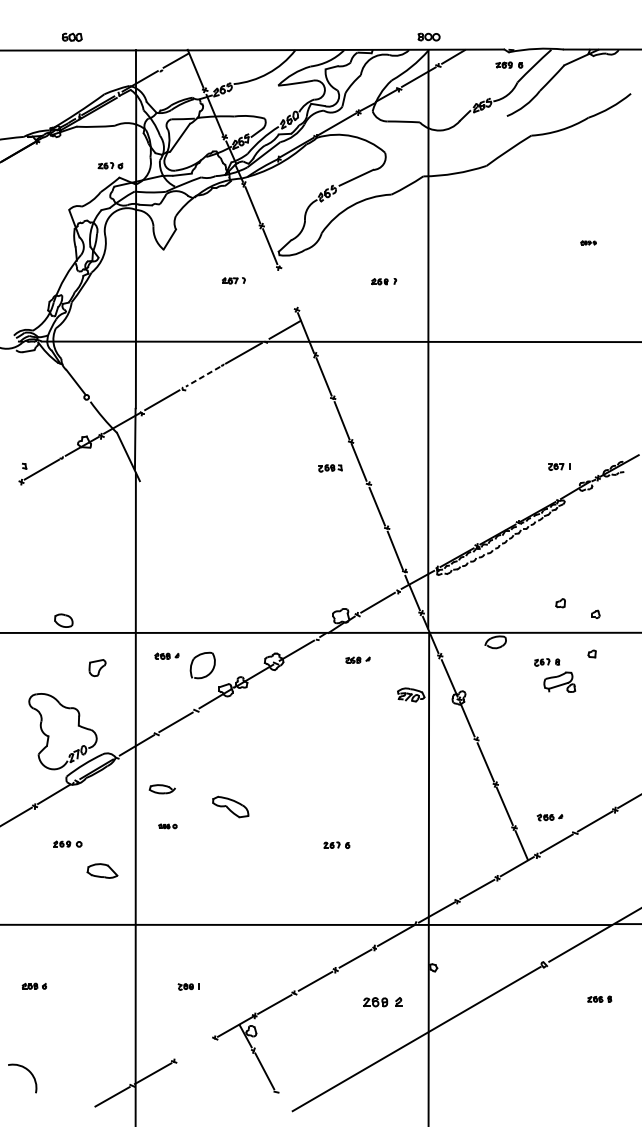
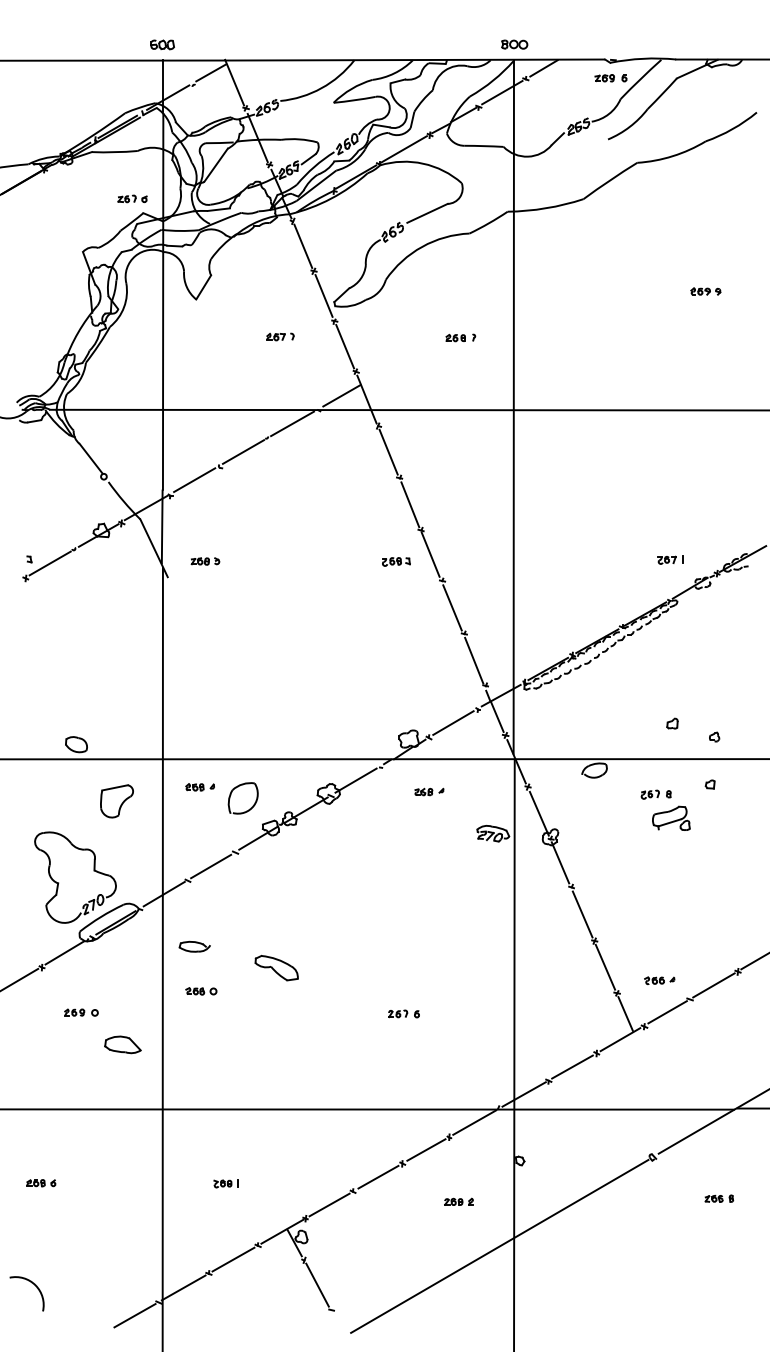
part: (72, 37) -> (162, 44), moved
part: (588, 242) -> (705, 291), size x1.67
line: (288, 288) -> (345, 346), added
line: (203, 377) -> (243, 452), dashed -> solid
part: (171, 468) -> (205, 561), added
part: (97, 668) -> (116, 801), size x1.67
part: (168, 826) -> (201, 991), size x1.43
part: (382, 1001) -> (458, 1201), size x0.62
line: (194, 1049) -> (233, 1259), added

